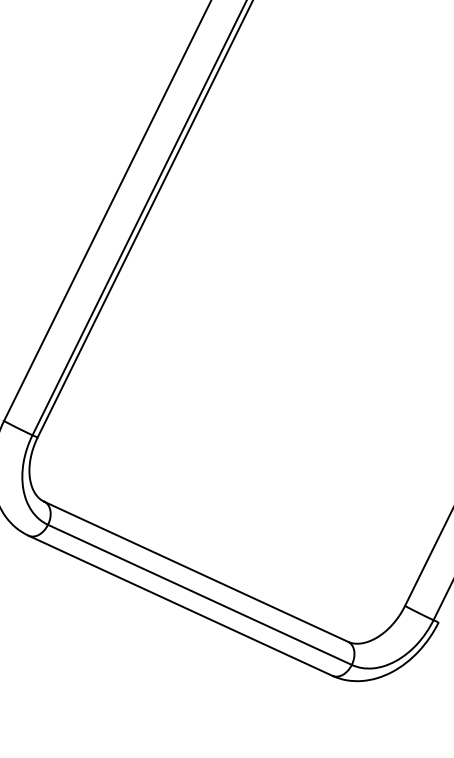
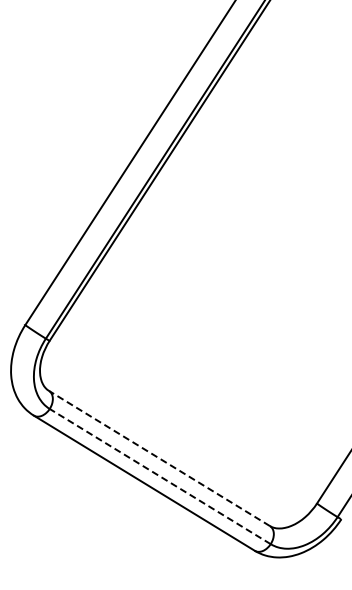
line: (196, 571) -> (159, 458), solid -> dashed
line: (200, 594) -> (160, 476), solid -> dashed

